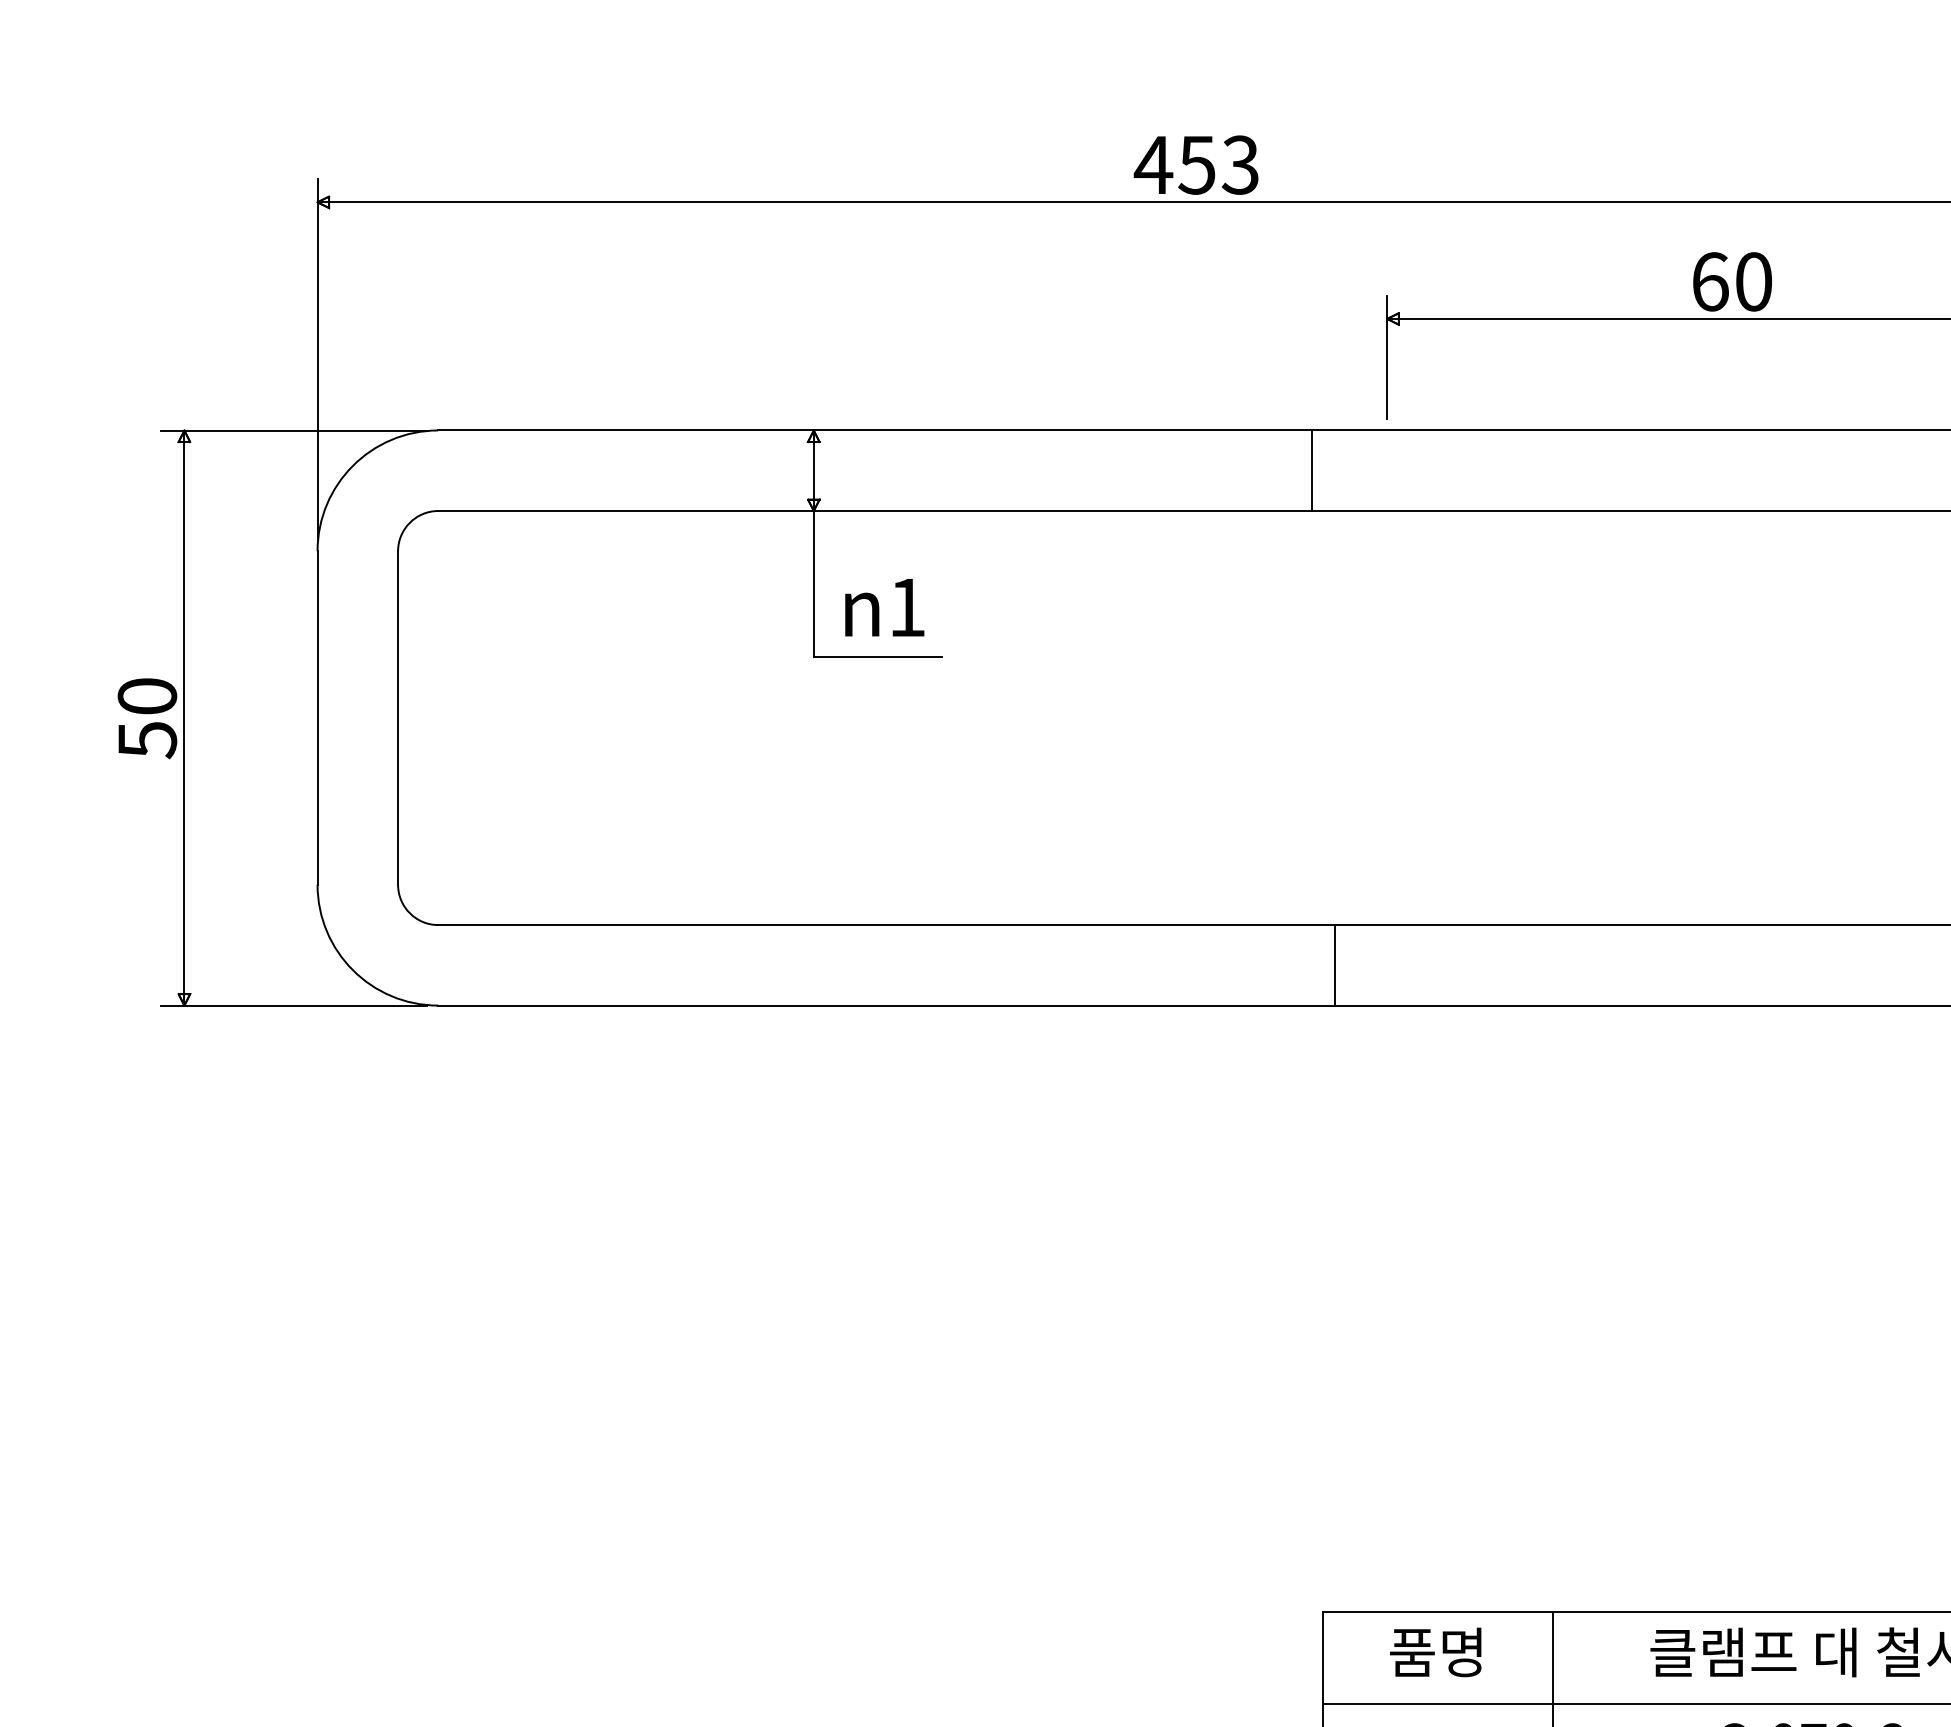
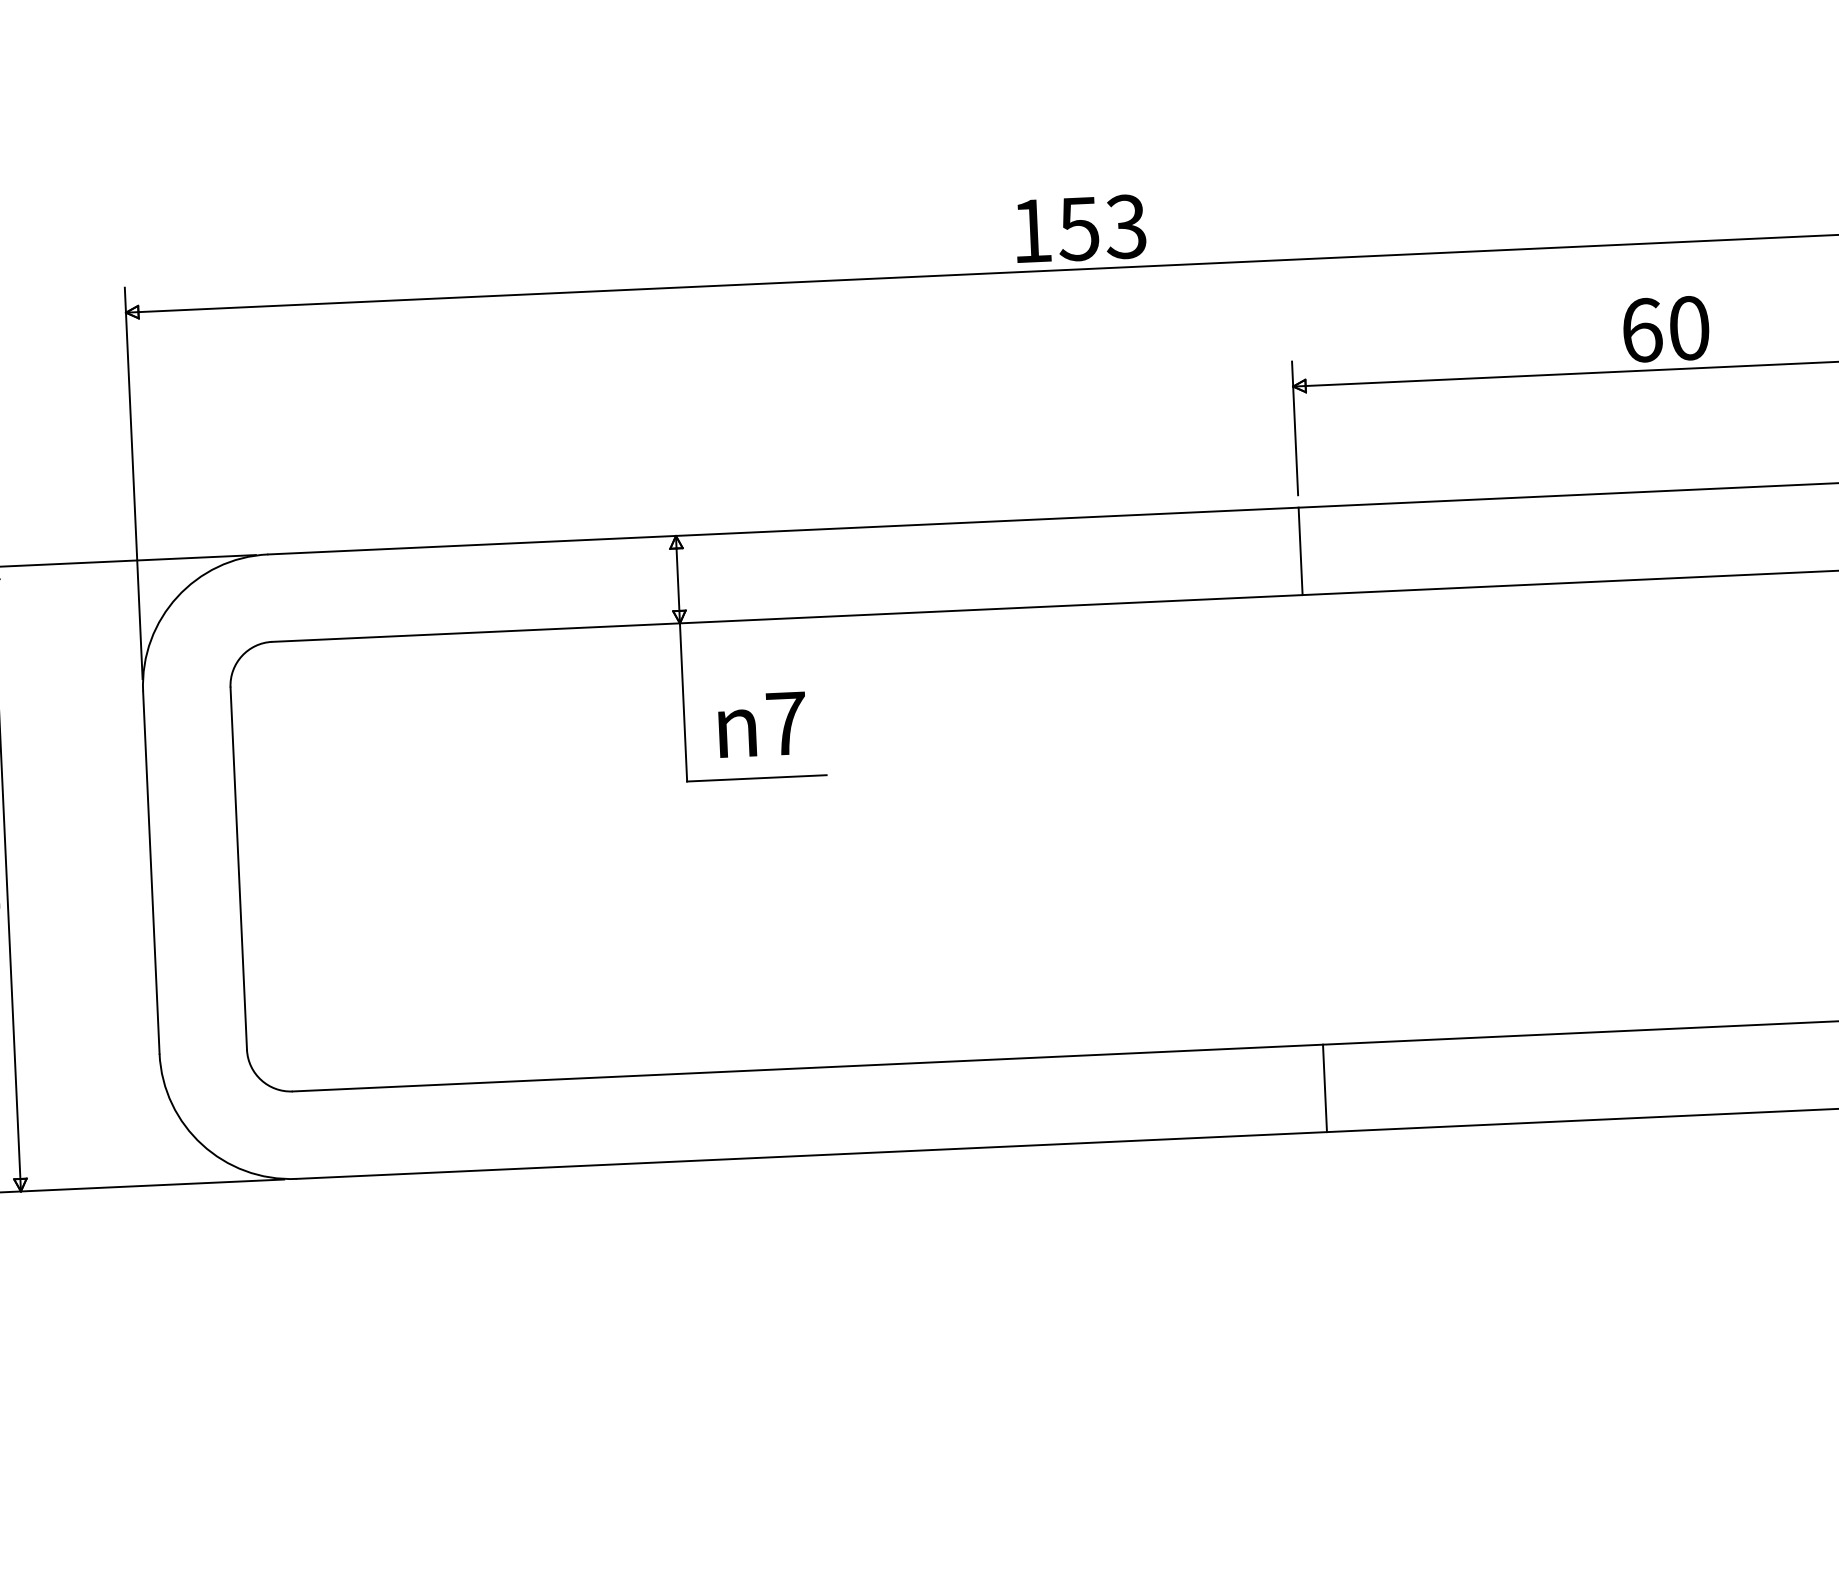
text: (1153, 164) -> (1031, 230), 453 -> 153
line: (1312, 470) -> (1300, 551), moved
text: (907, 607) -> (786, 723), 1 -> 7
line: (1335, 965) -> (1325, 1088), moved

